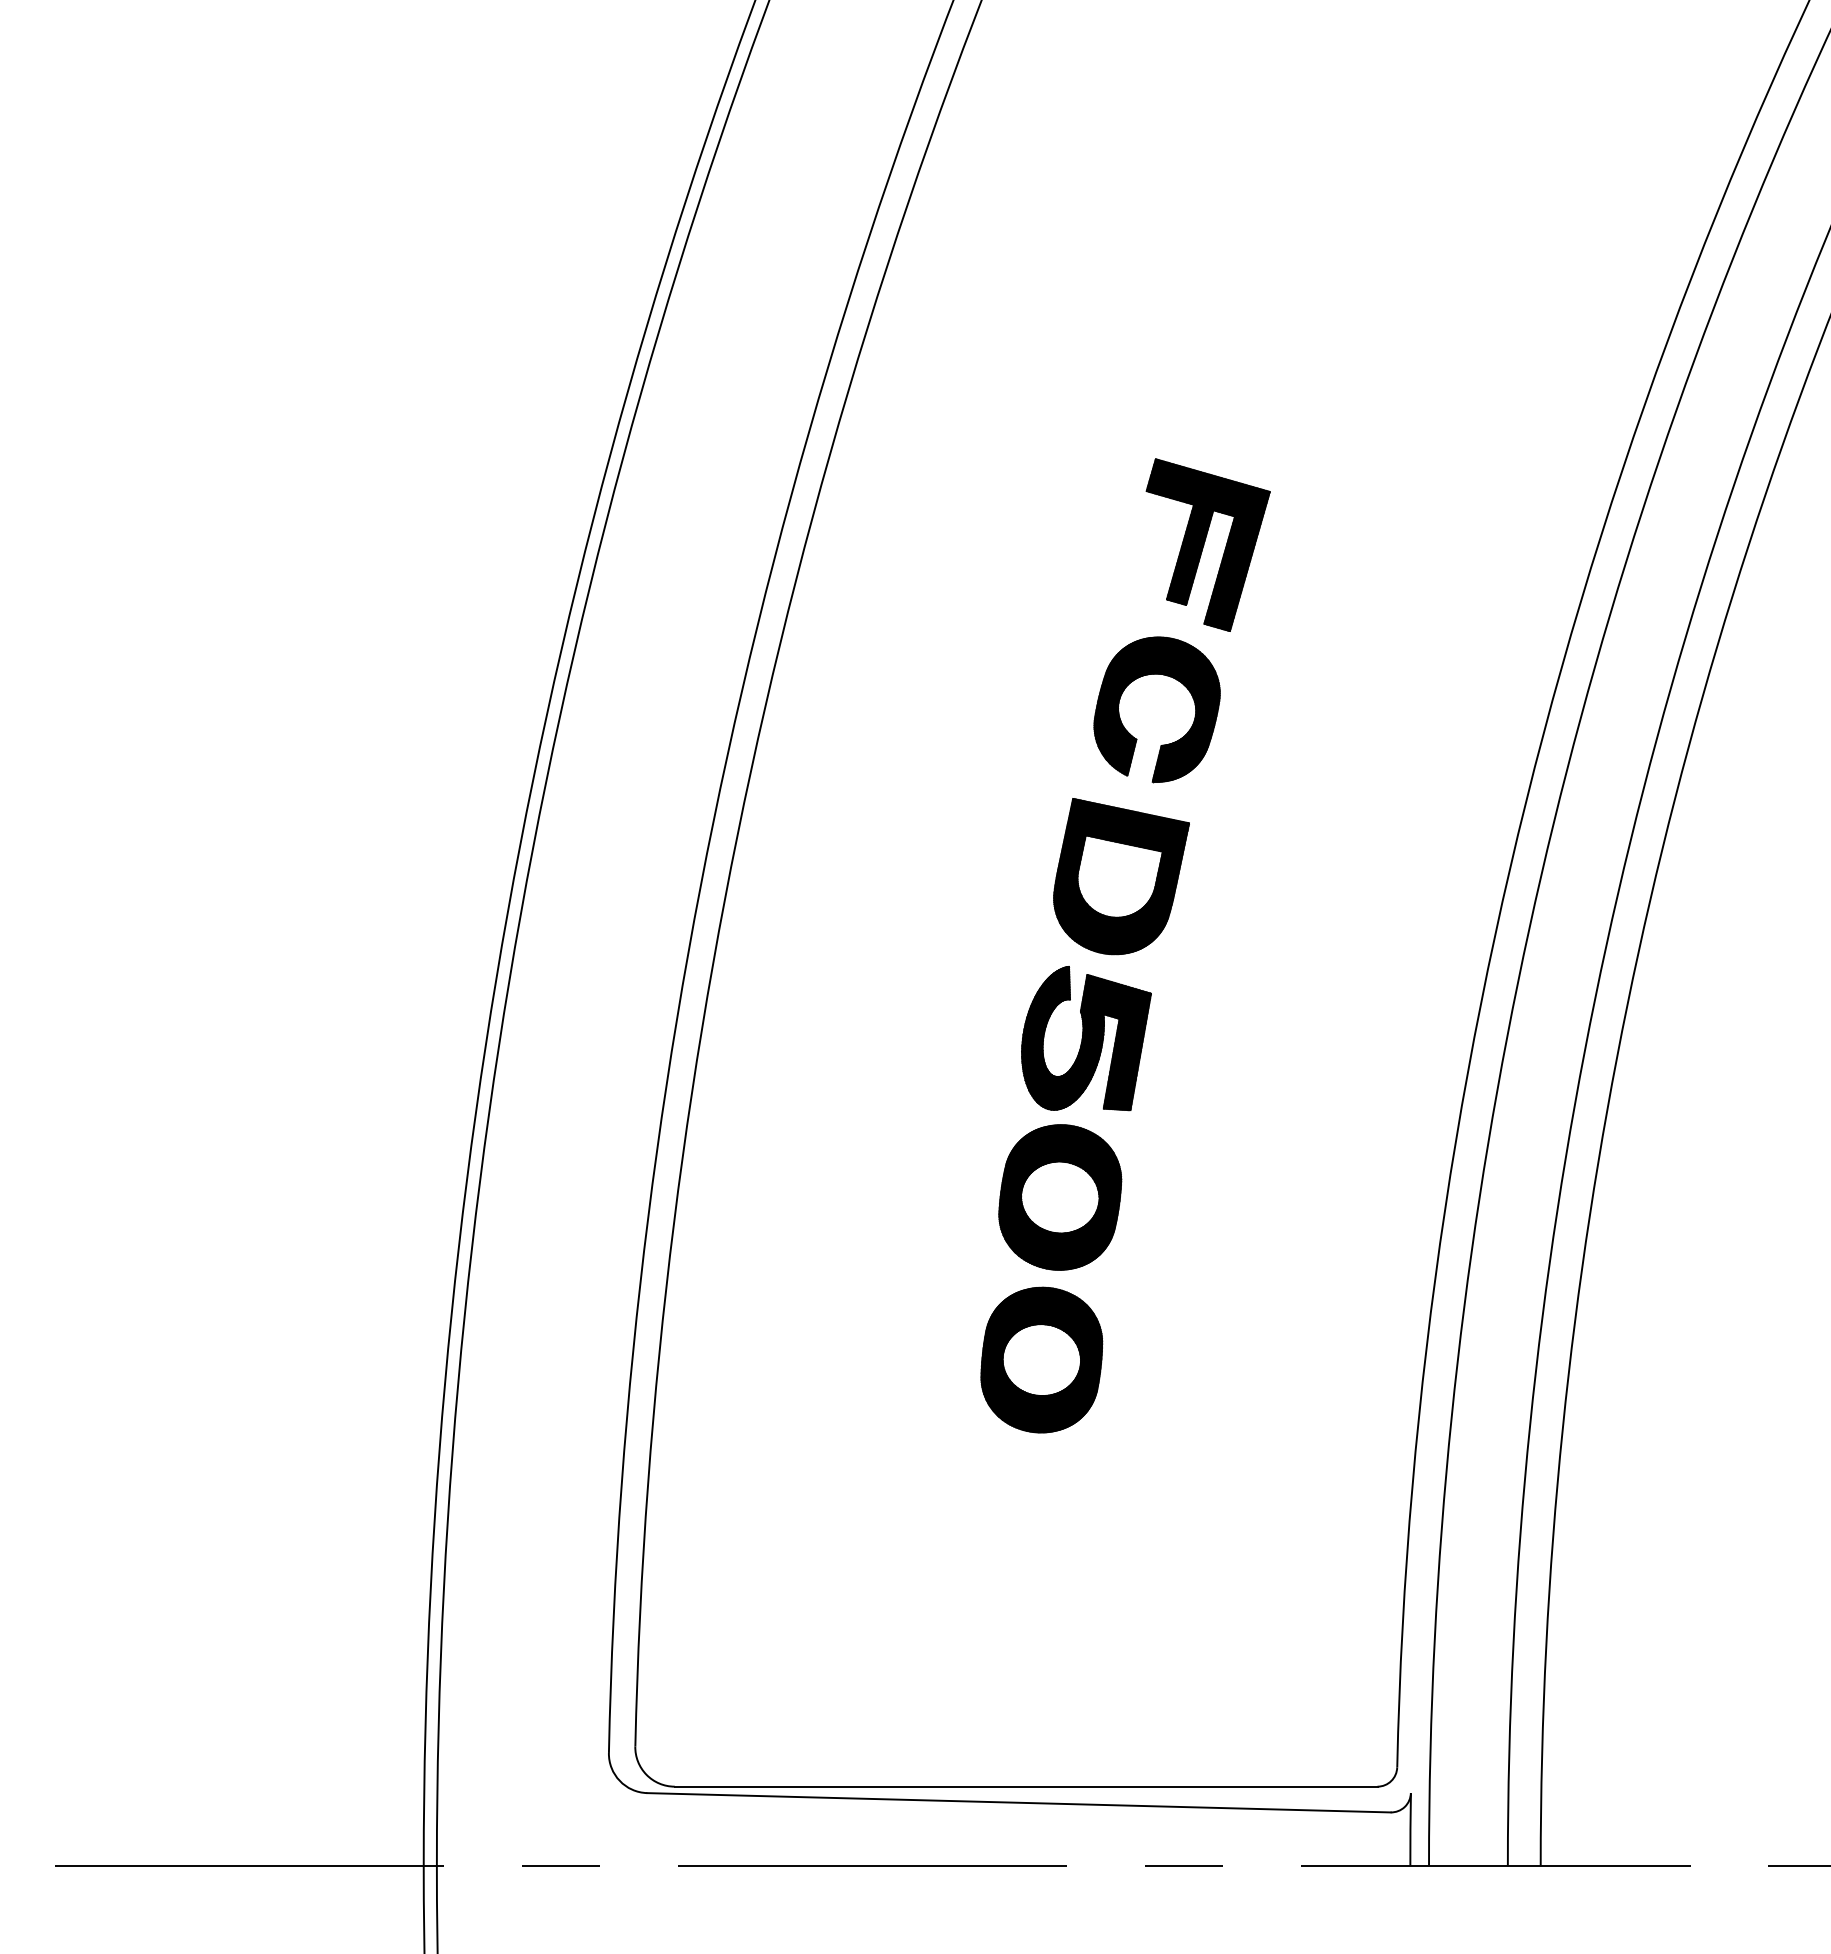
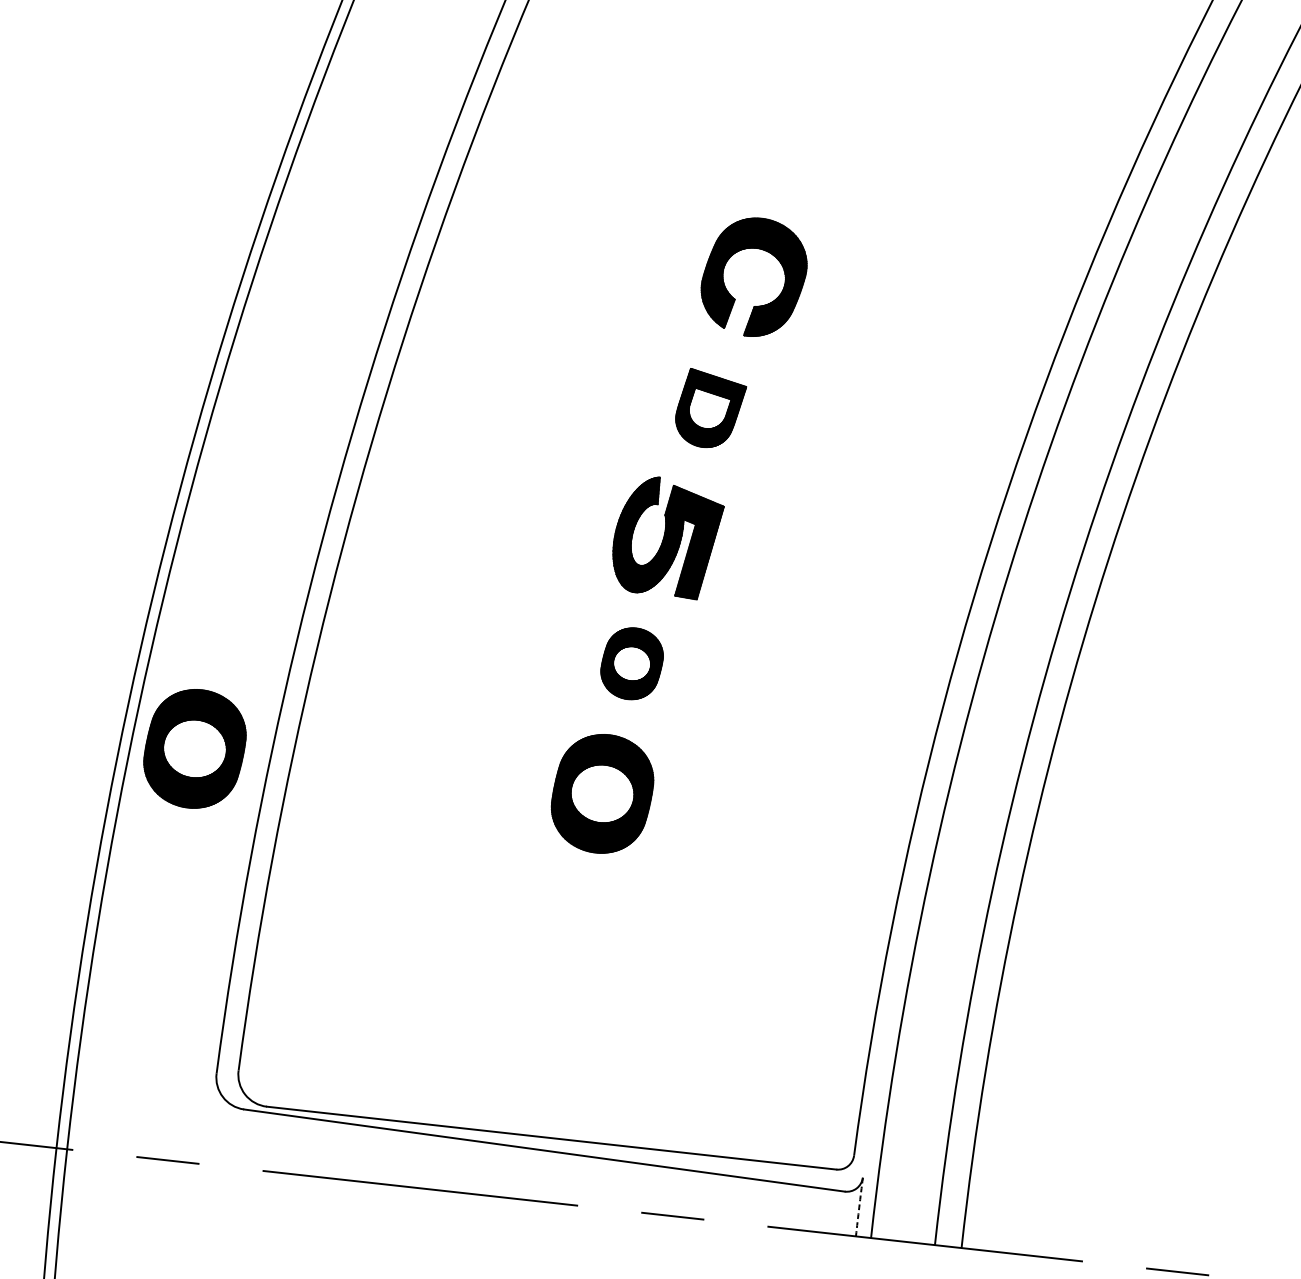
part: (1207, 544) -> (809, 147), removed
part: (1121, 876) -> (710, 409), size x0.6
part: (1060, 1197) -> (632, 663), size x0.6
part: (538, 1359) -> (194, 748), added
arc: (1410, 1829) -> (859, 1207), solid -> dashed

